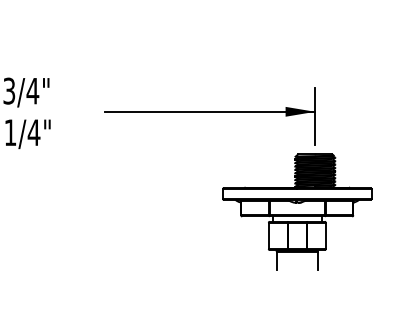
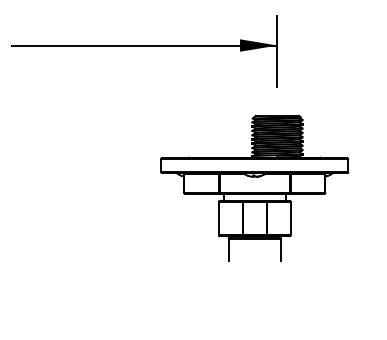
part: (297, 211) -> (255, 187), moved

